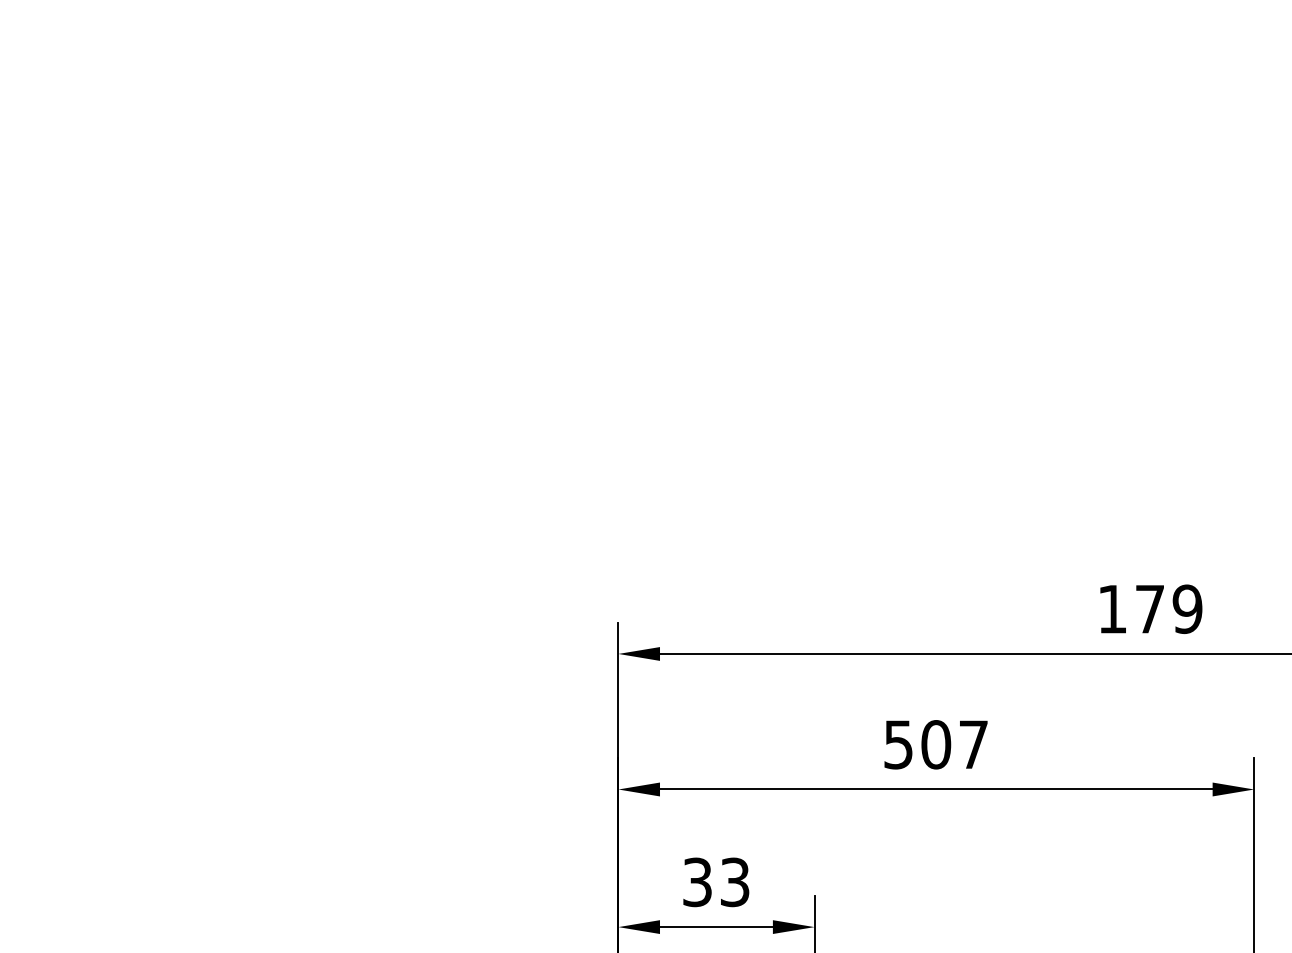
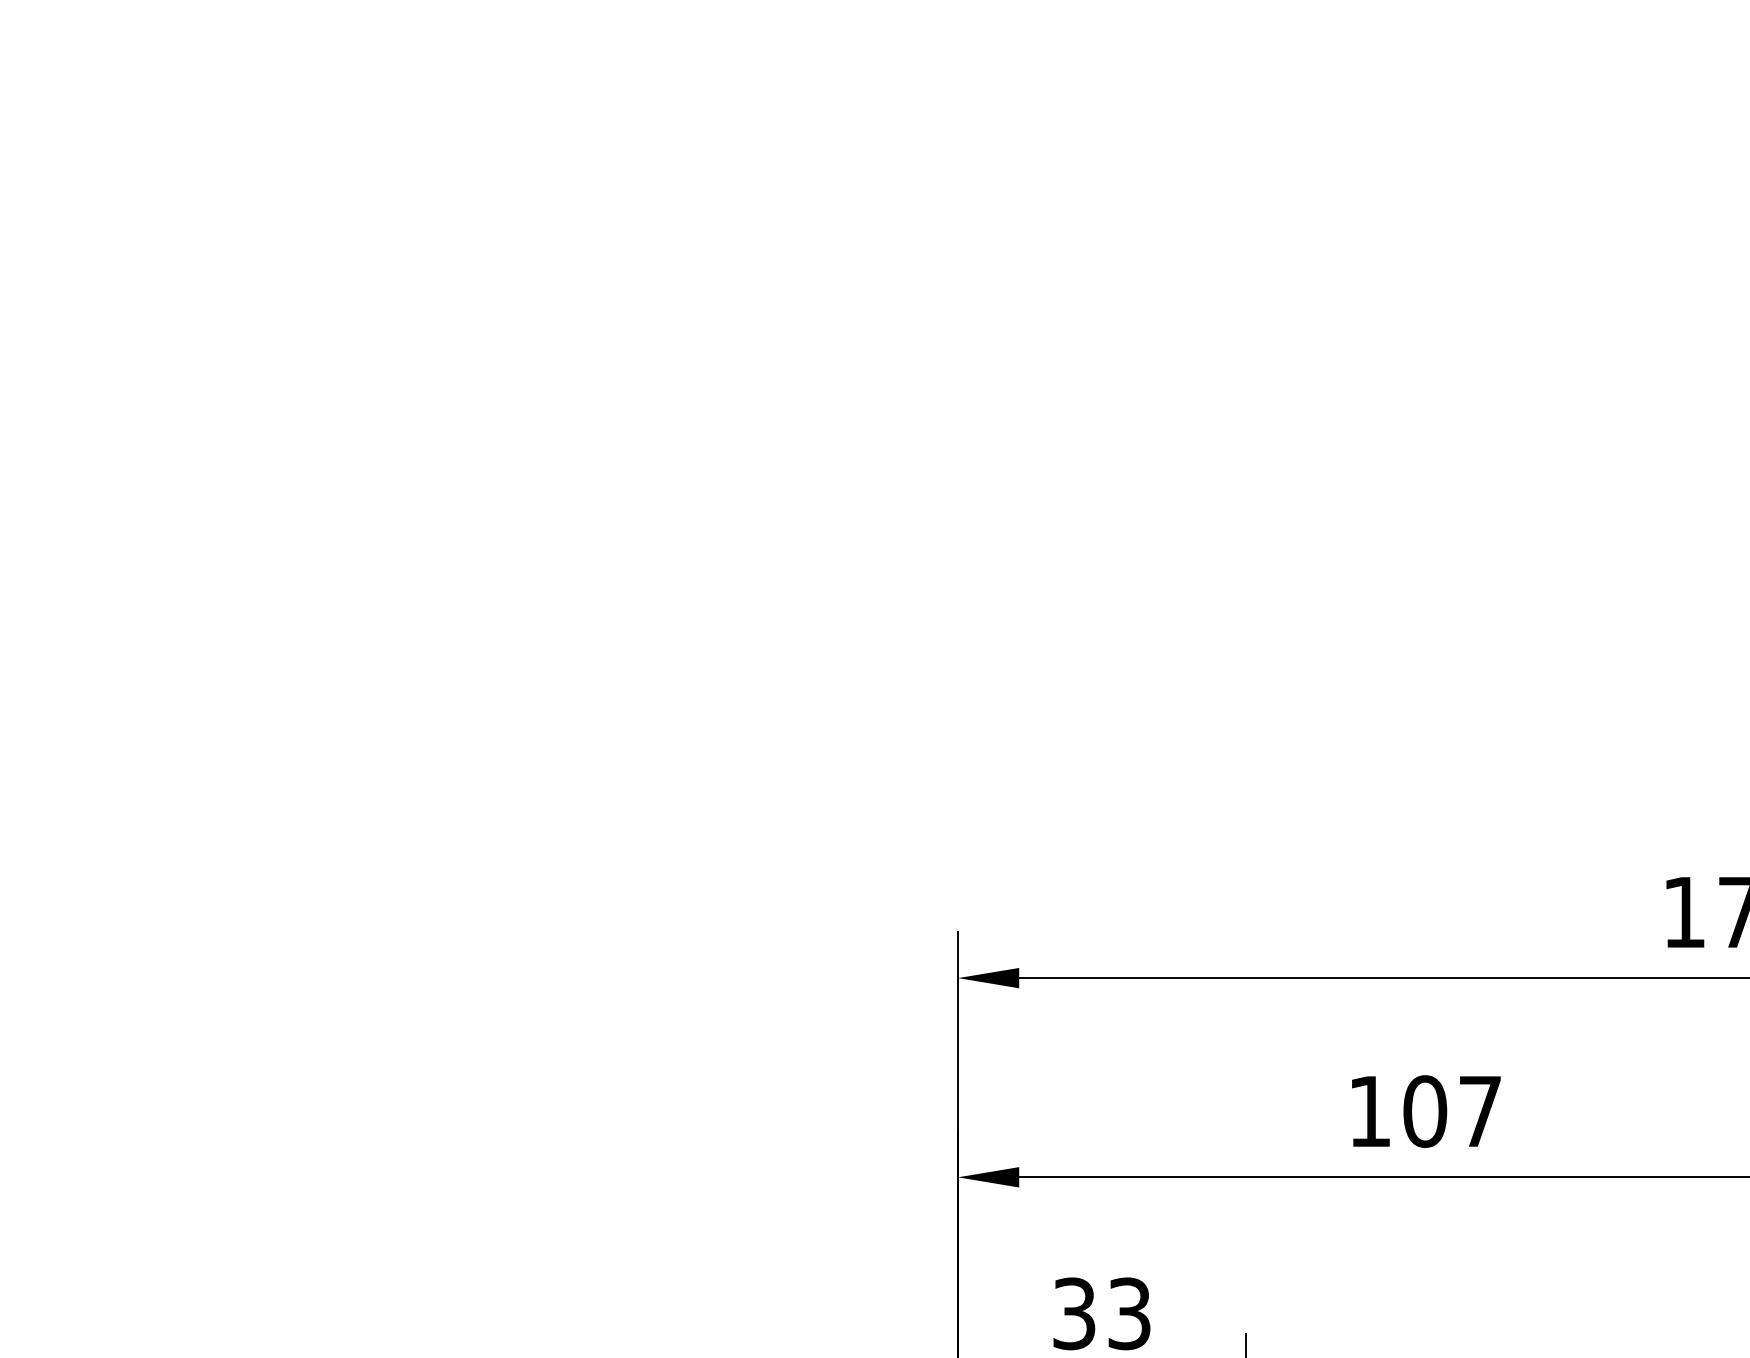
text: (898, 744) -> (1369, 1111), 507 -> 107

